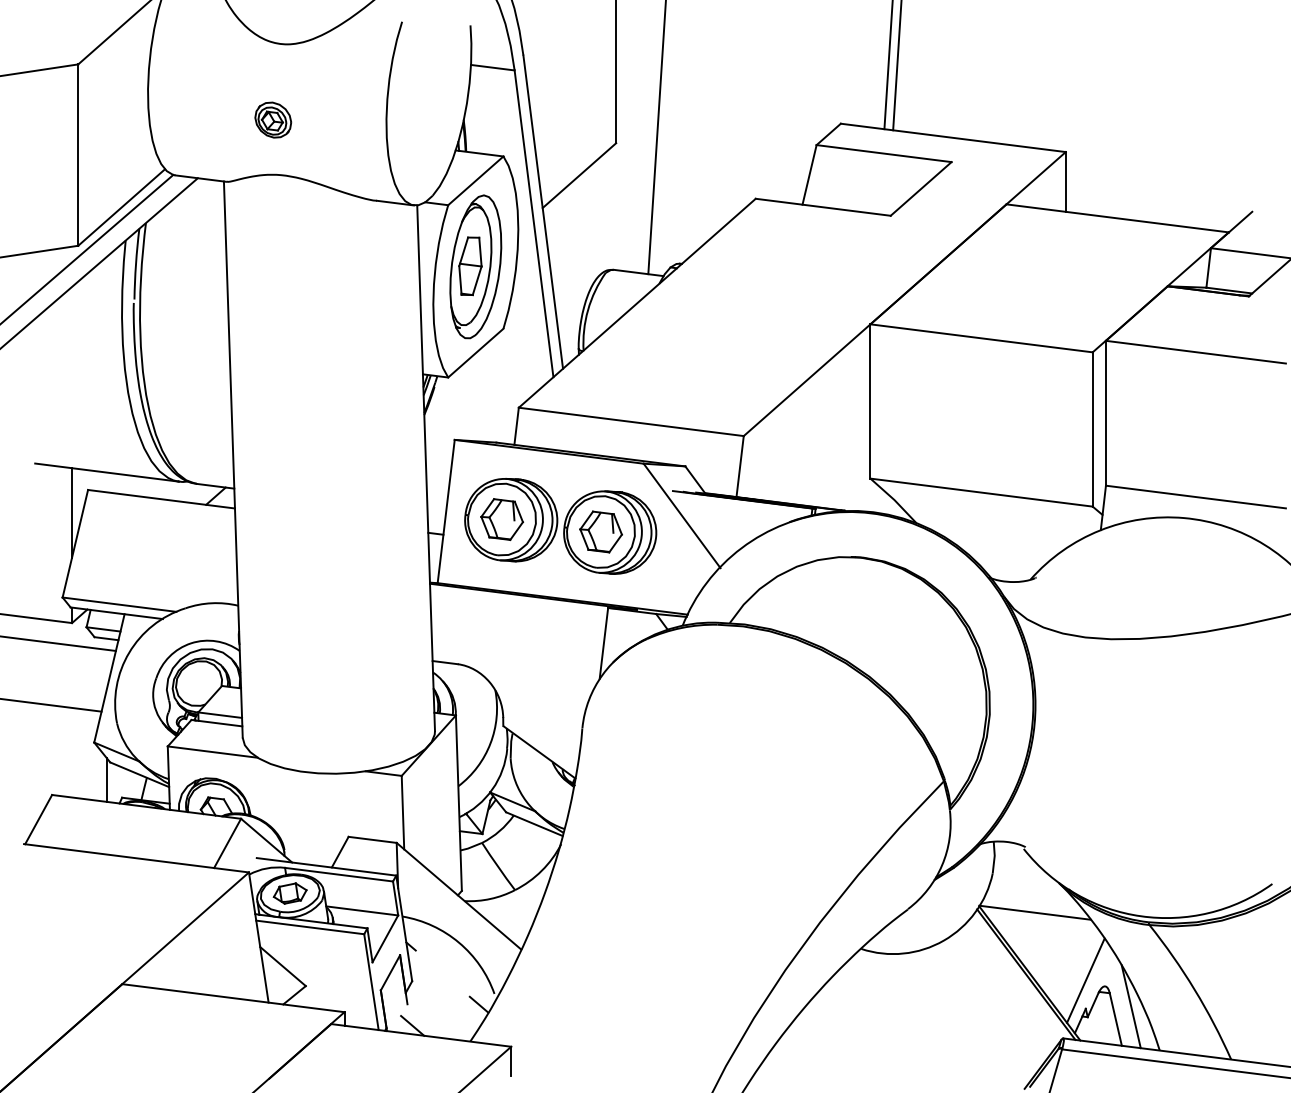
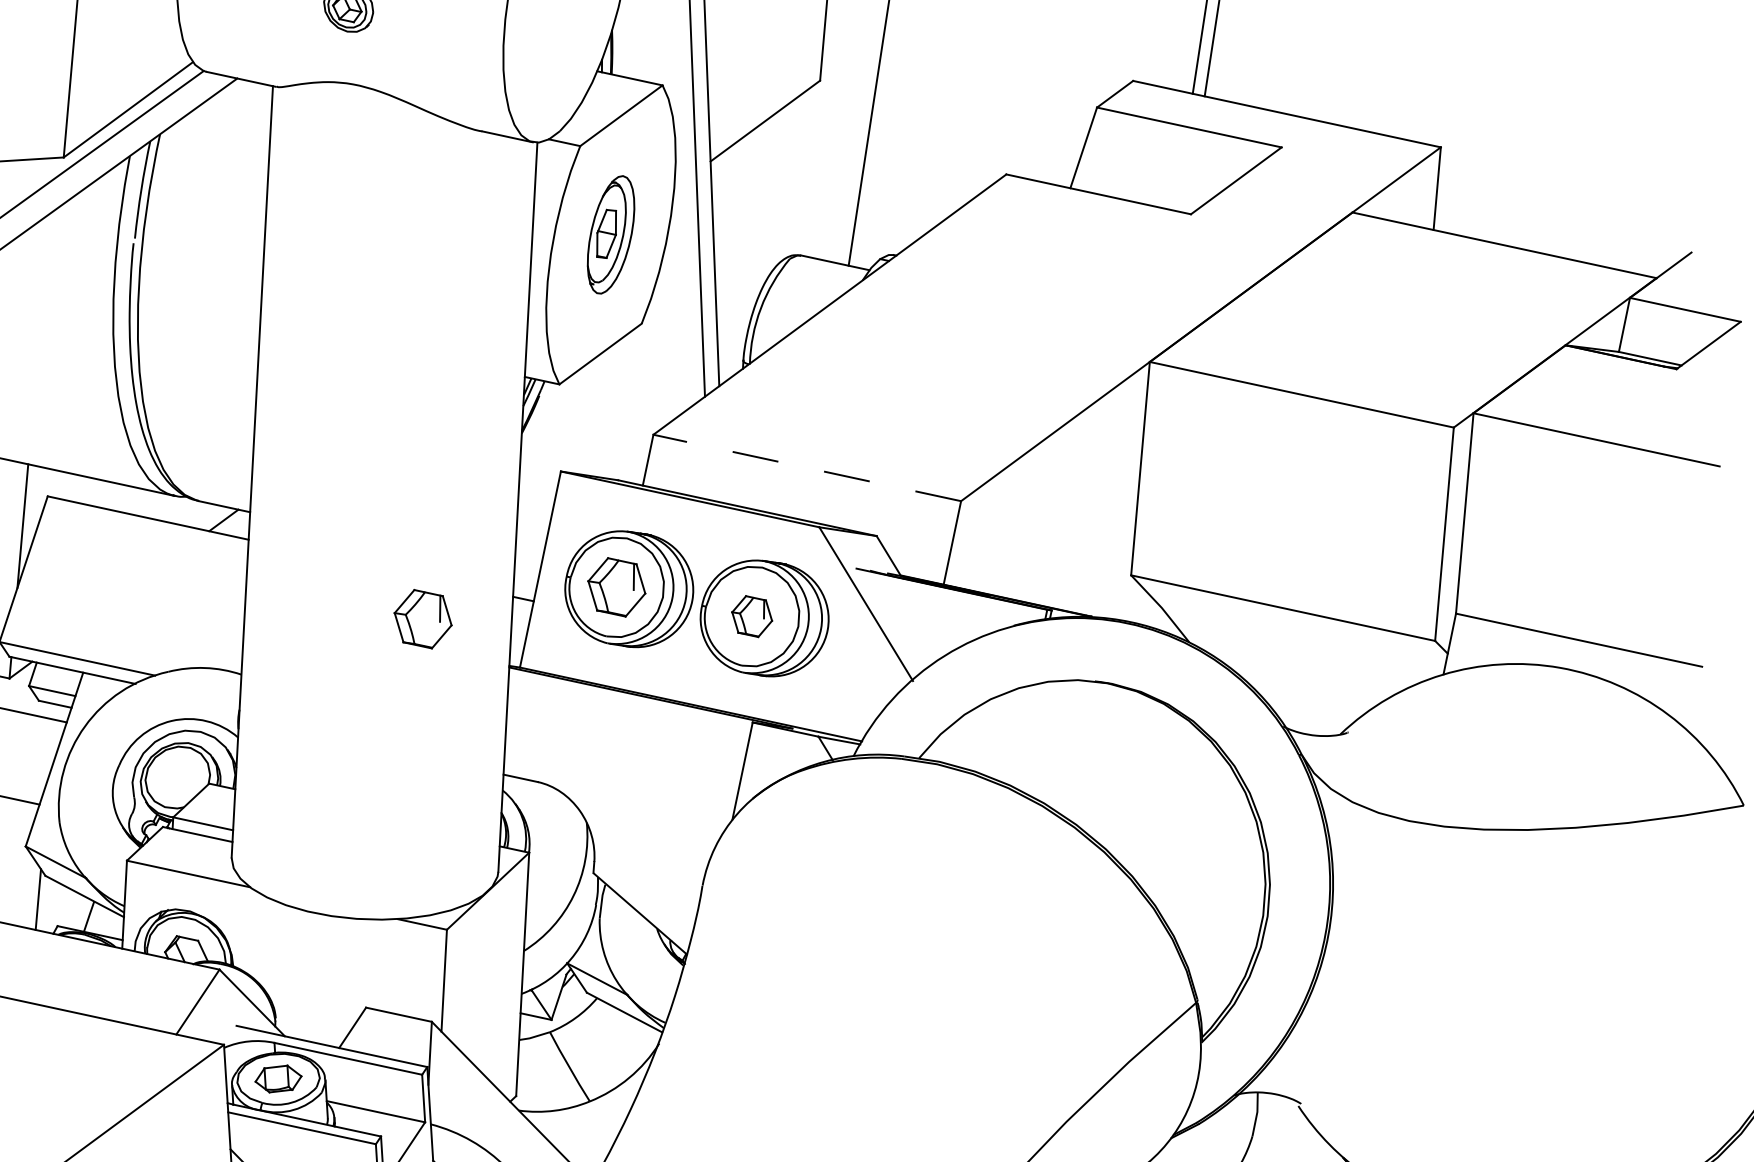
part: (475, 266) -> (610, 234), size x0.6
line: (630, 421) -> (806, 467), solid -> dashed
part: (600, 531) -> (751, 615), size x0.7
part: (364, 554) -> (422, 619), added

